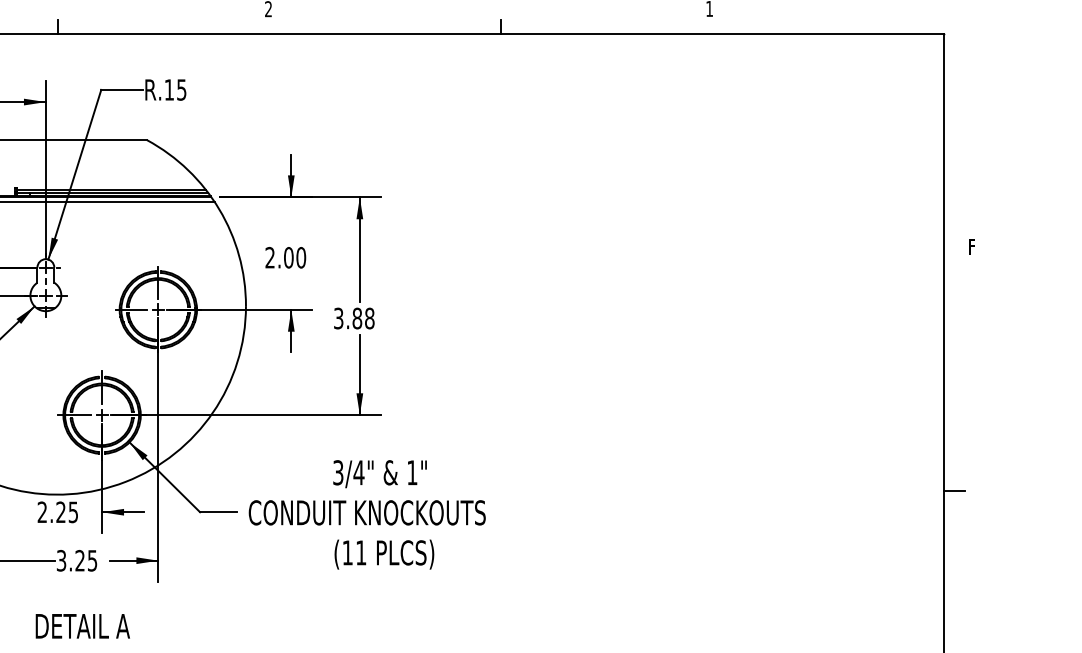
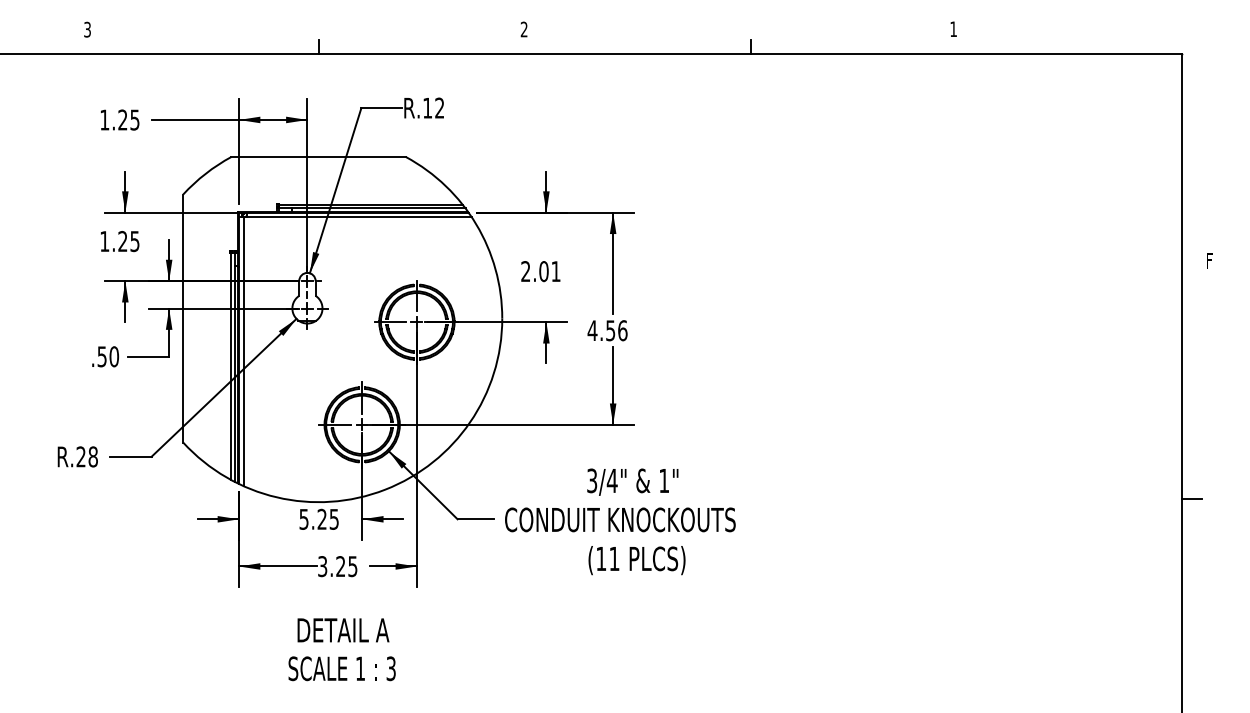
text: (181, 89) -> (439, 107), R.15 -> R.12
text: (300, 257) -> (555, 271), 2.00 -> 2.01
text: (354, 318) -> (607, 330), 3.88 -> 4.56
text: (41, 511) -> (303, 518), 2.25 -> 5.25

